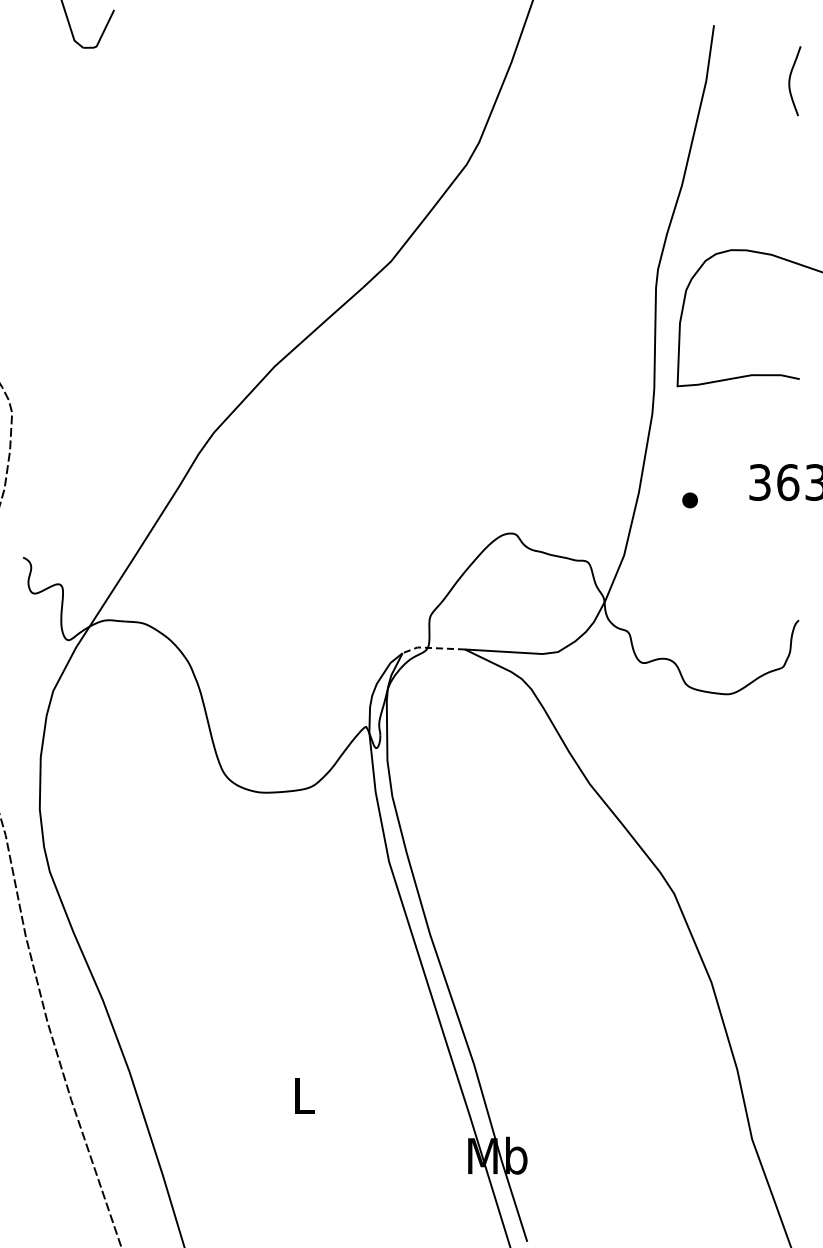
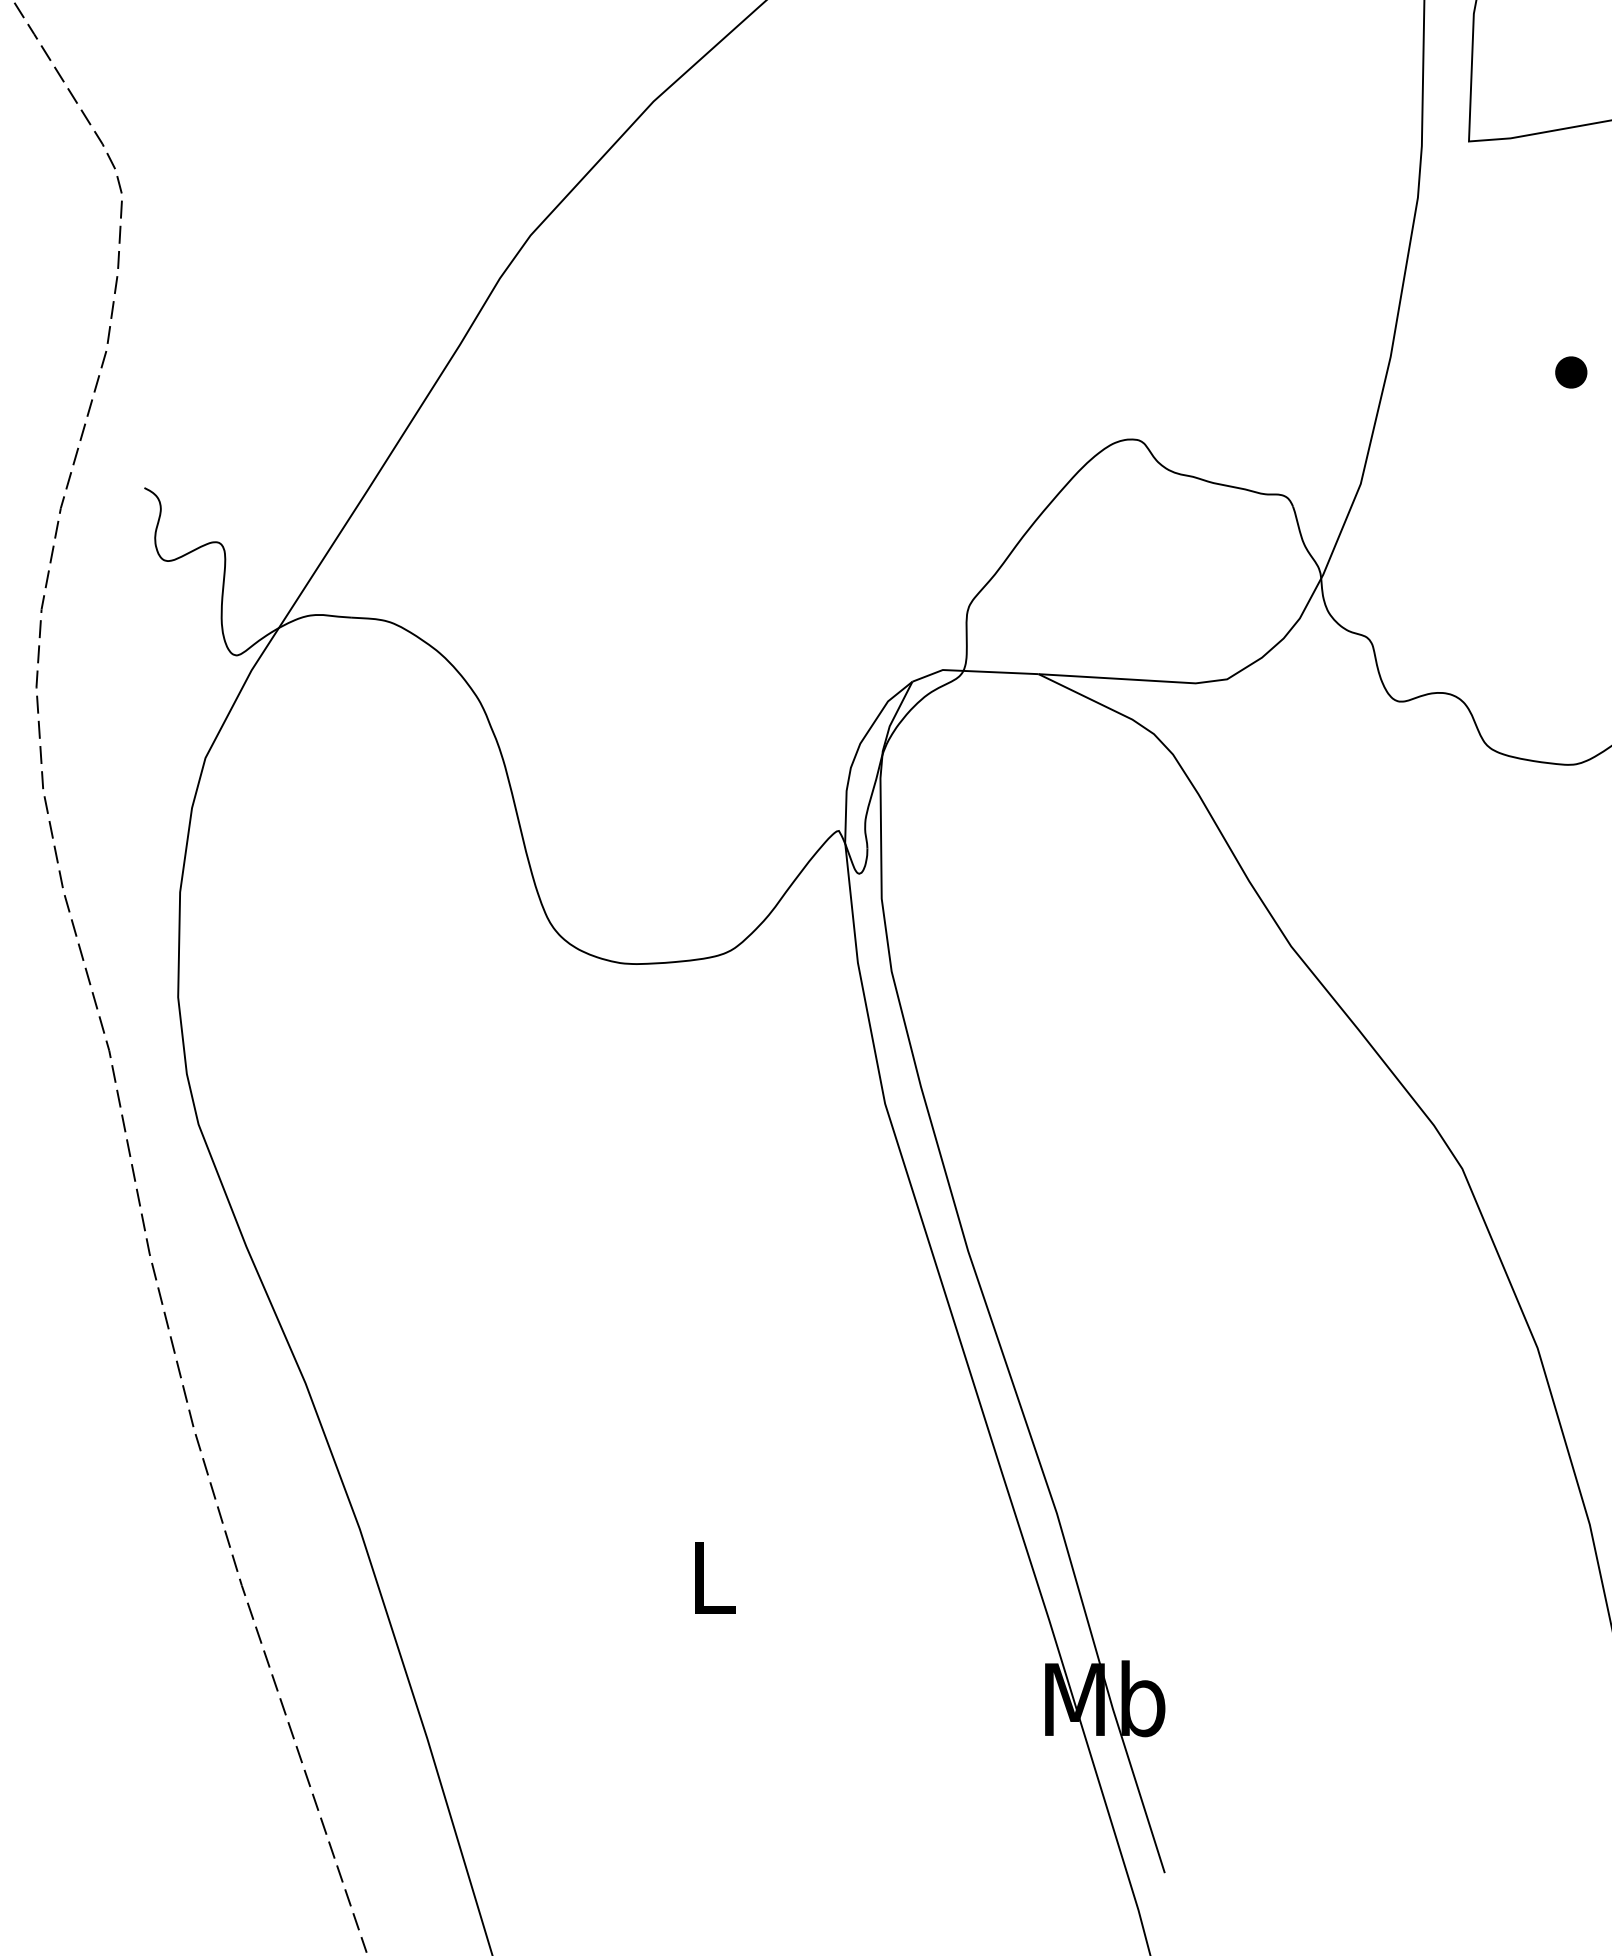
part: (689, 500) -> (1570, 372), moved
line: (432, 648) -> (972, 672), dashed -> solid

